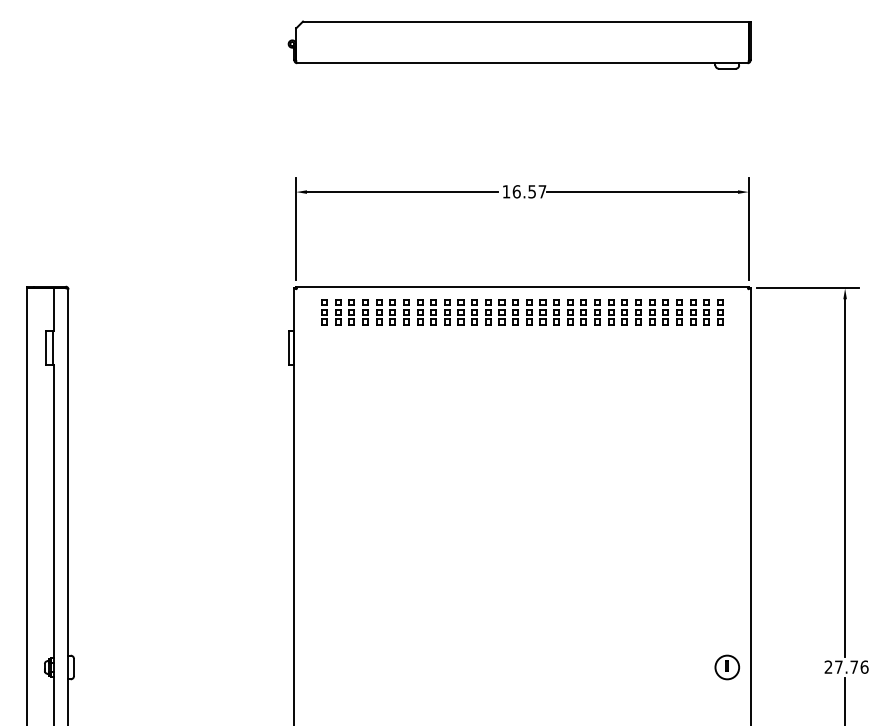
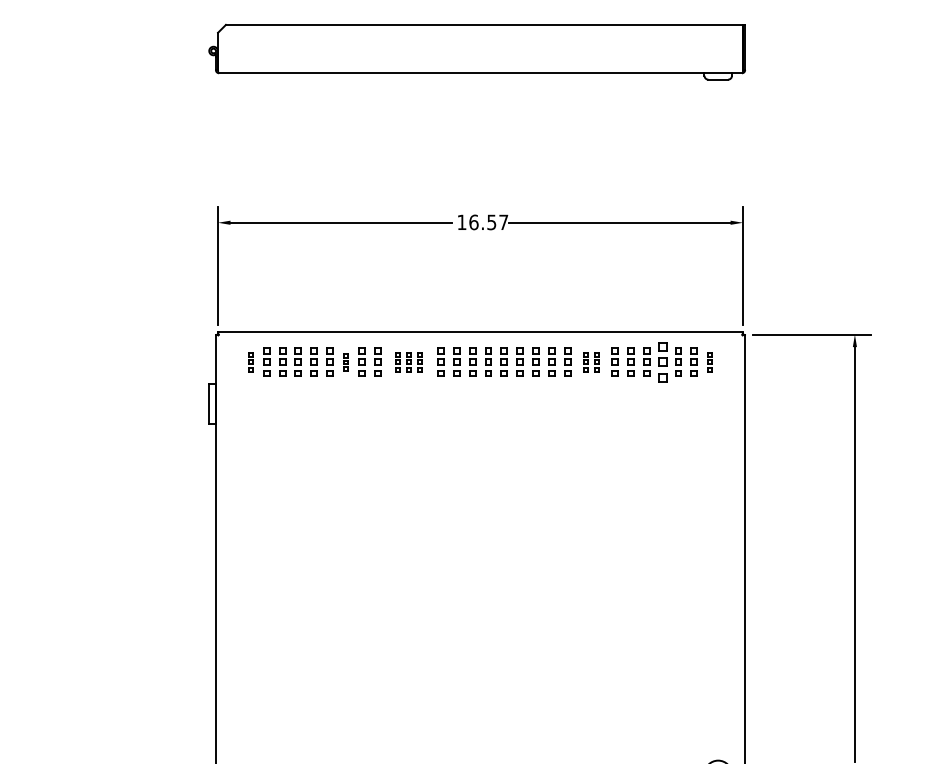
part: (324, 312) -> (250, 362), size x0.7
part: (406, 312) -> (345, 362), size x0.6
part: (460, 312) -> (408, 362), size x0.7
part: (617, 312) -> (590, 362), size x0.7
part: (679, 312) -> (662, 362), size x1.4
part: (720, 312) -> (710, 362), size x0.7

